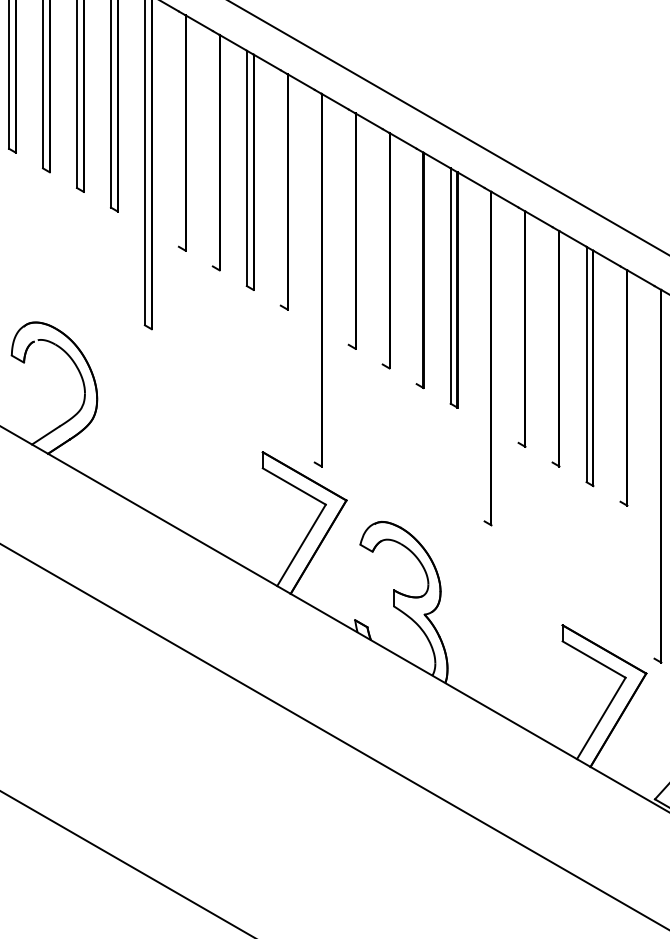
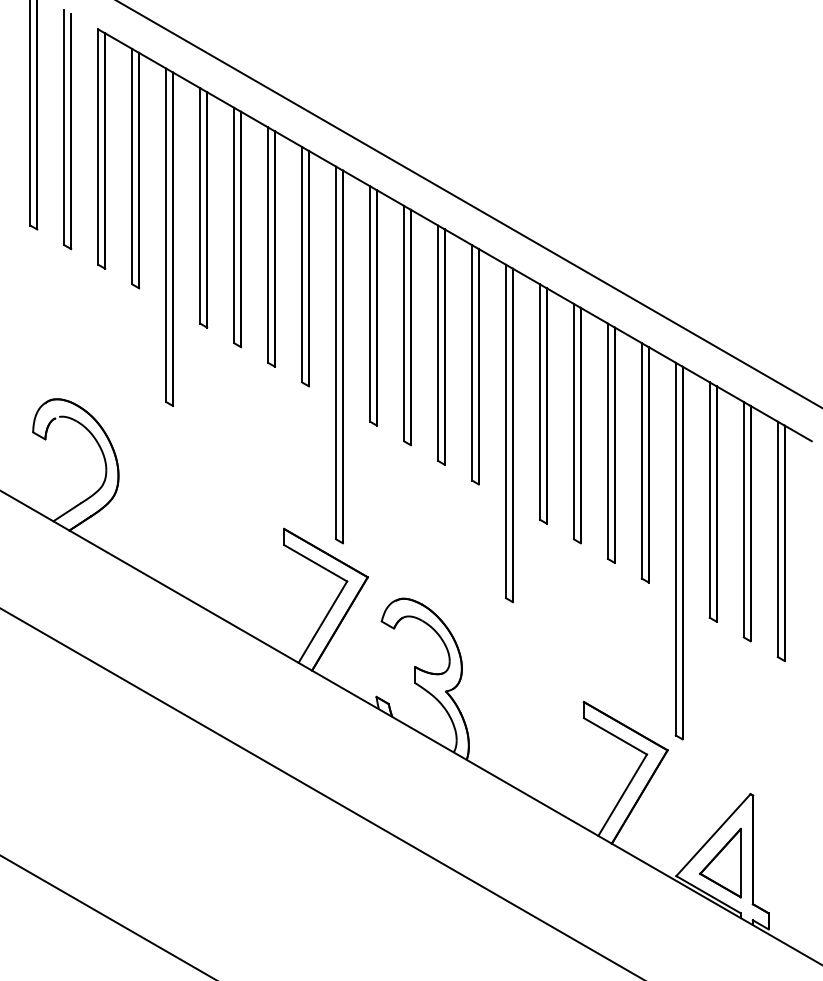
line: (179, 128) -> (200, 205), added
line: (213, 148) -> (234, 225), added
line: (281, 187) -> (302, 264), added
line: (349, 226) -> (370, 303), added
line: (383, 246) -> (404, 323), added
line: (417, 265) -> (438, 342), added
line: (315, 275) -> (336, 352), added
line: (519, 324) -> (540, 401), added
line: (552, 344) -> (573, 421), added
line: (485, 354) -> (506, 431), added
line: (620, 383) -> (641, 460), added
line: (654, 471) -> (675, 548), added

